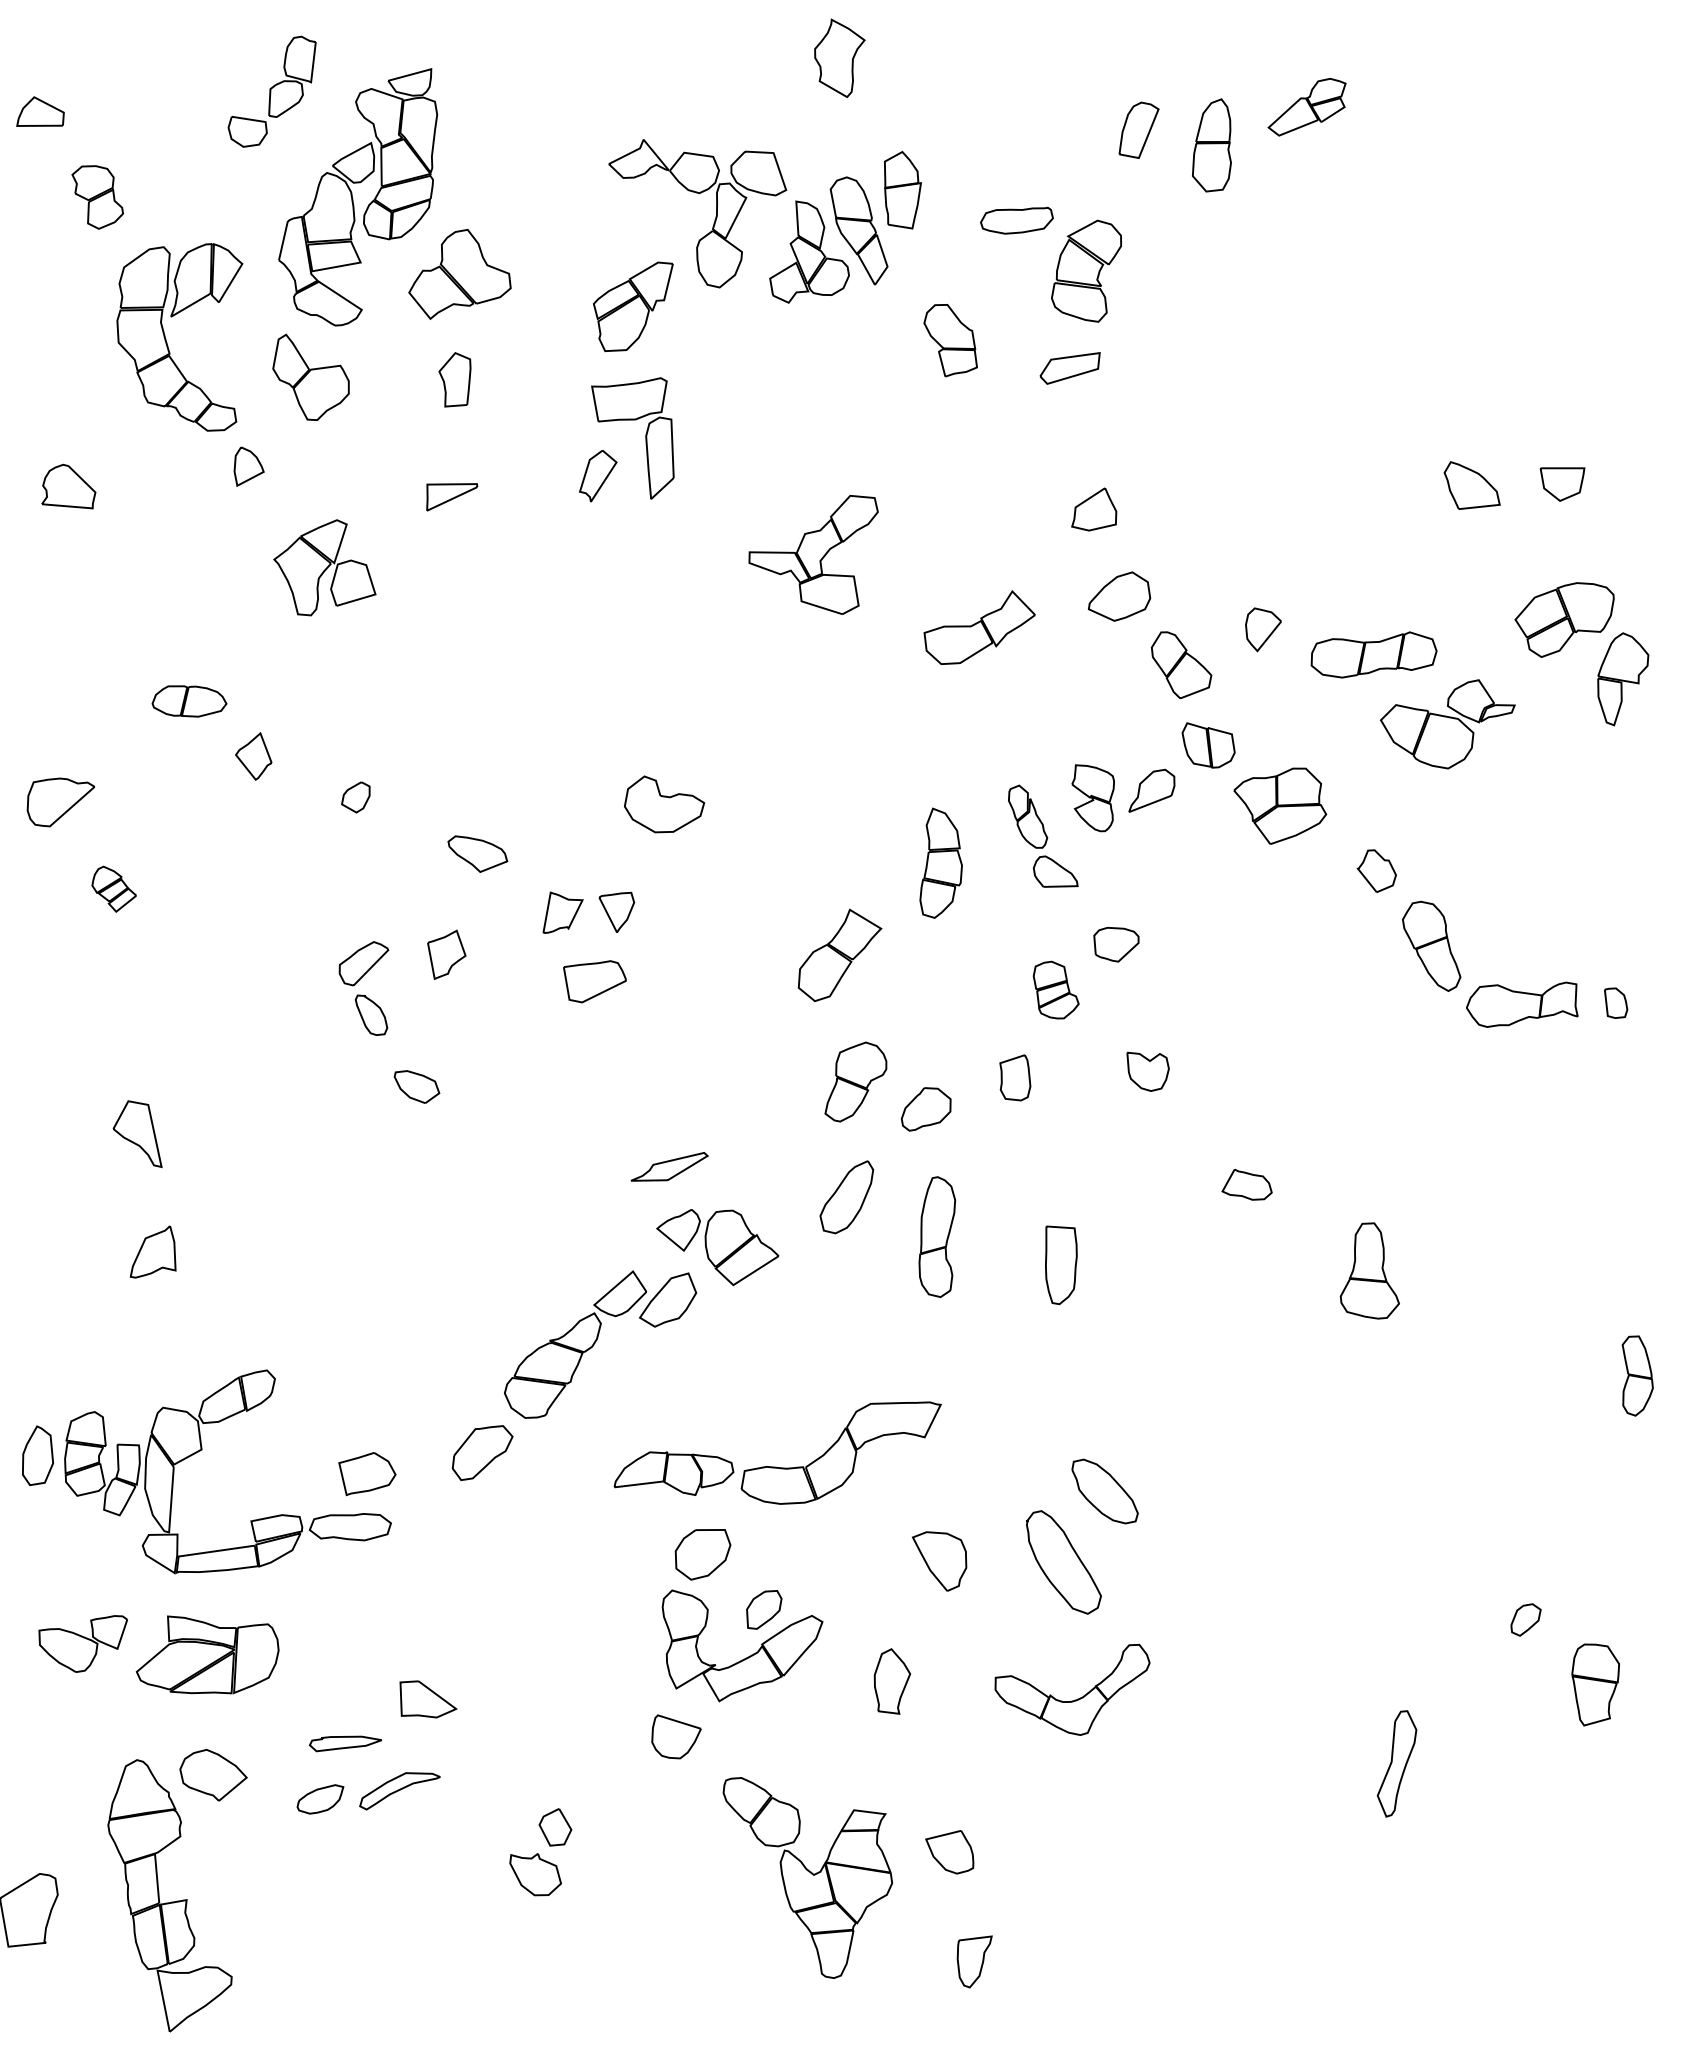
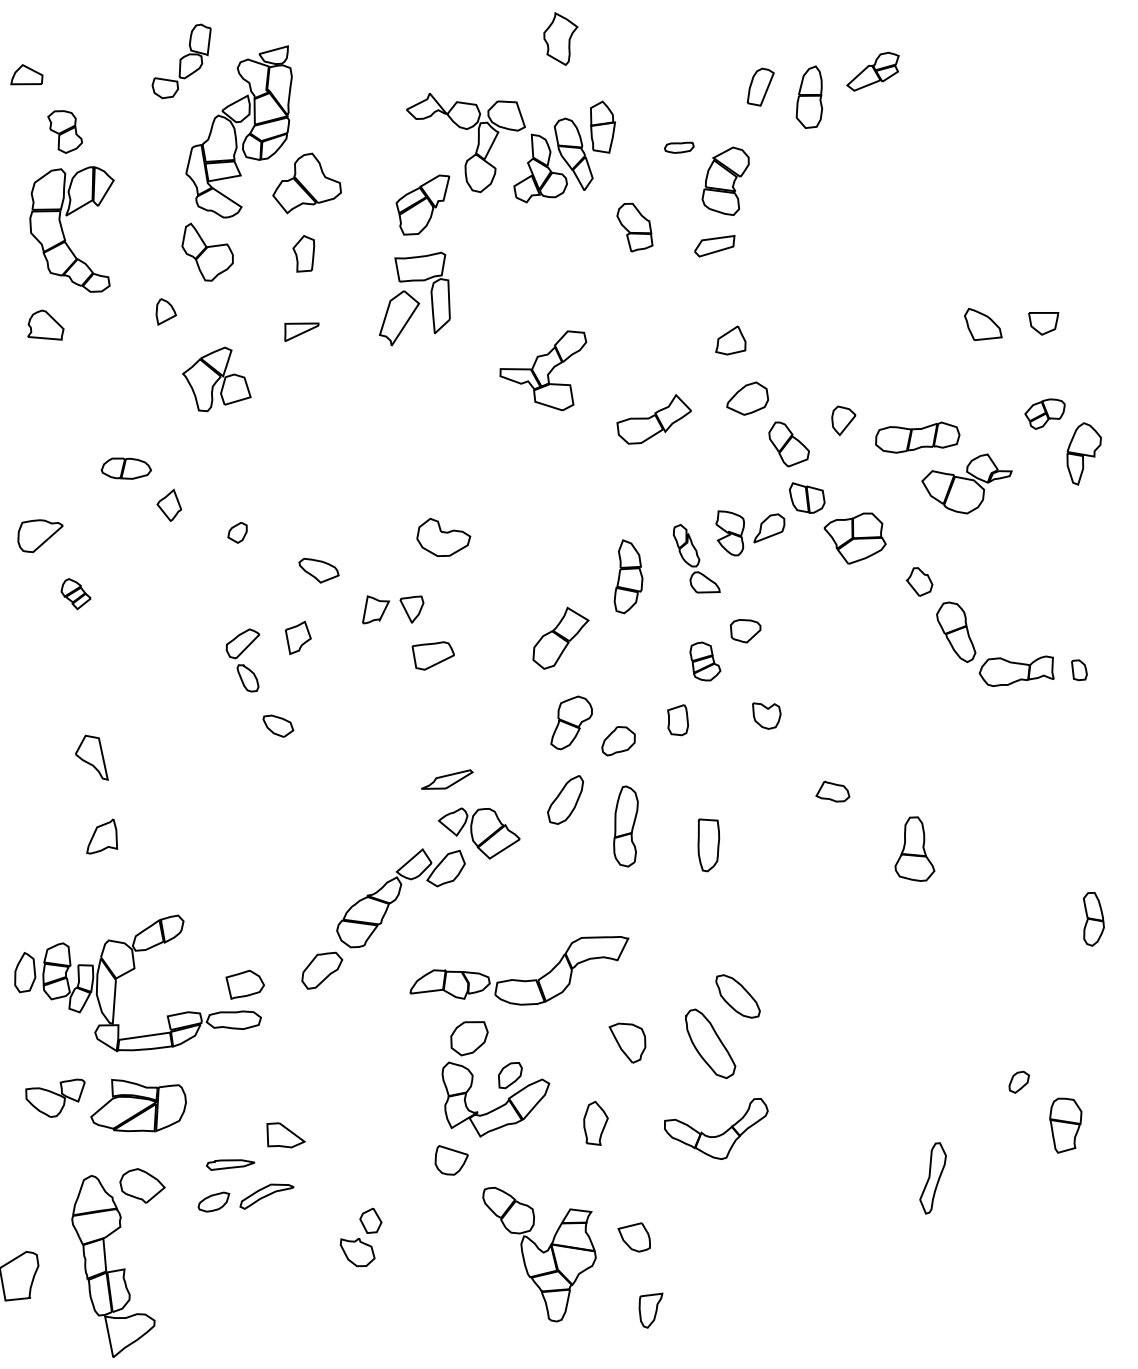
part: (1017, 220) -> (679, 147), size x0.6
part: (167, 338) -> (63, 230), moved
part: (598, 475) -> (399, 317), size x1.6
part: (1563, 618) -> (1044, 413), size x0.6
part: (593, 981) -> (432, 655), moved

